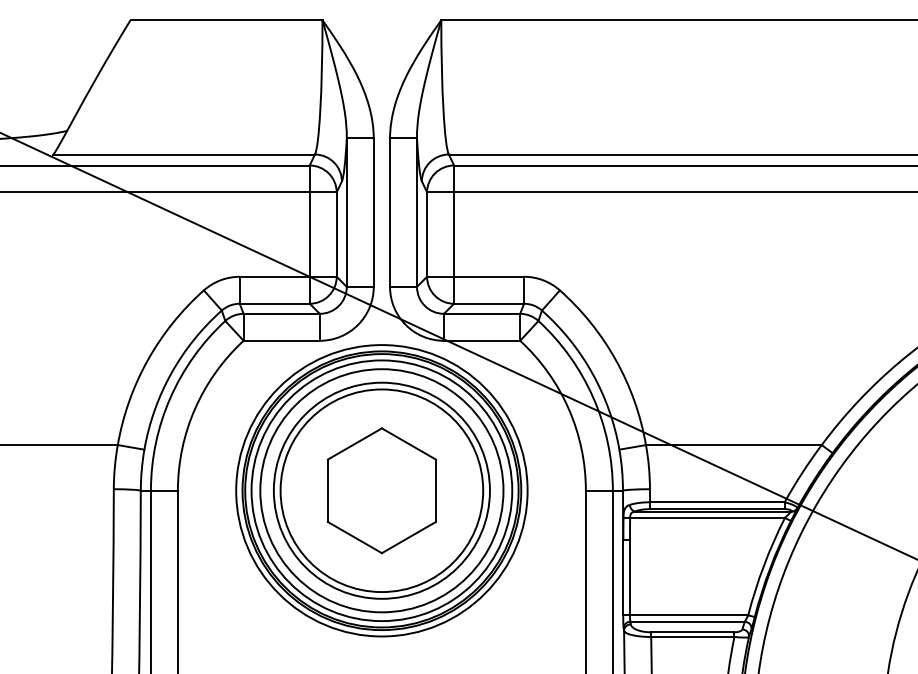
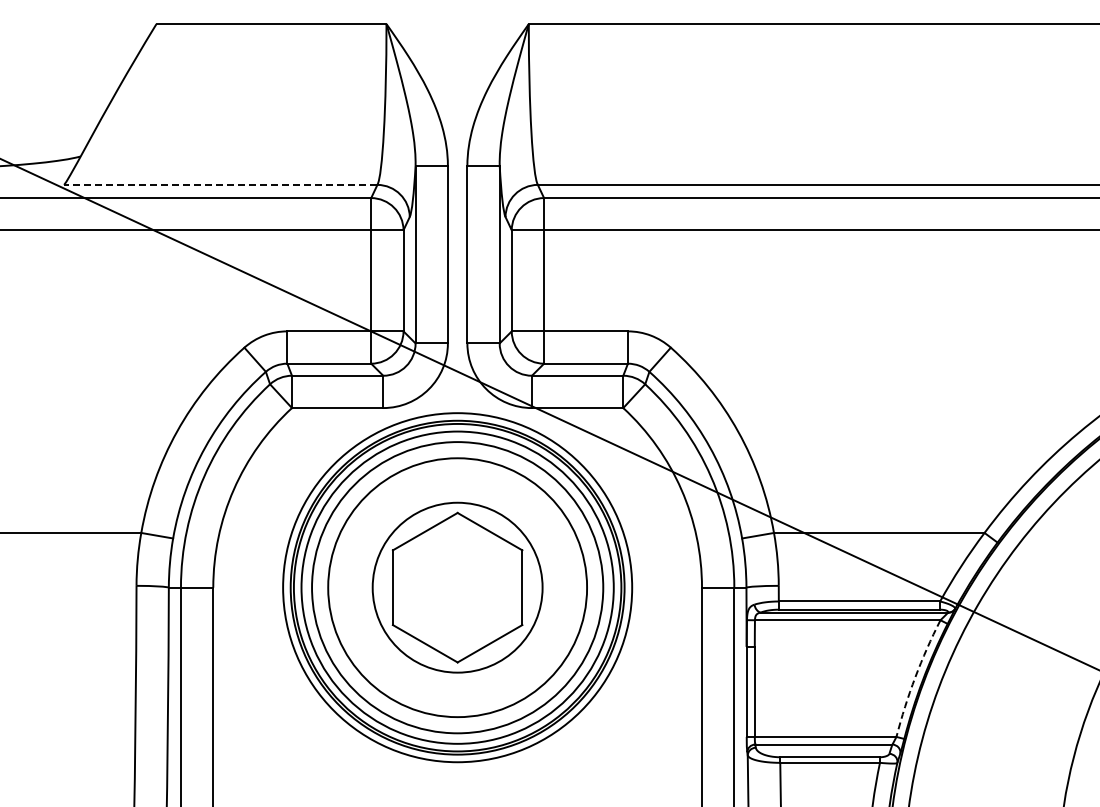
line: (183, 154) -> (220, 184), solid -> dashed
circle: (381, 490) -> (457, 587), size x0.7
arc: (764, 565) -> (915, 677), solid -> dashed

